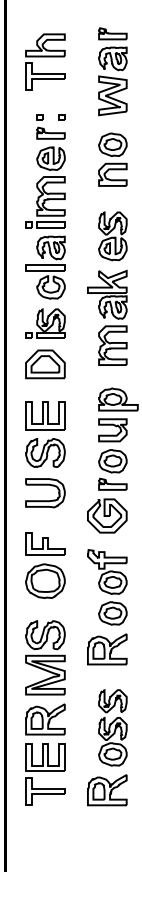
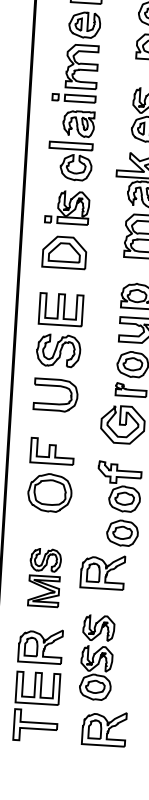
part: (107, 649) -> (102, 572), moved
part: (45, 657) -> (44, 577), size x0.7
part: (112, 727) -> (96, 657), moved

